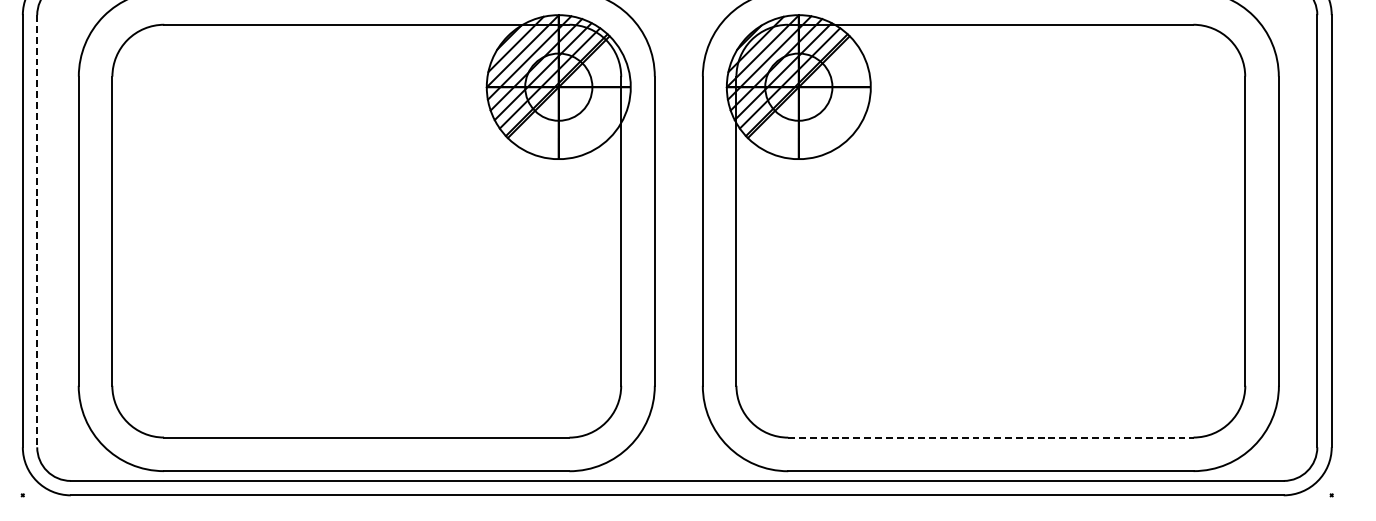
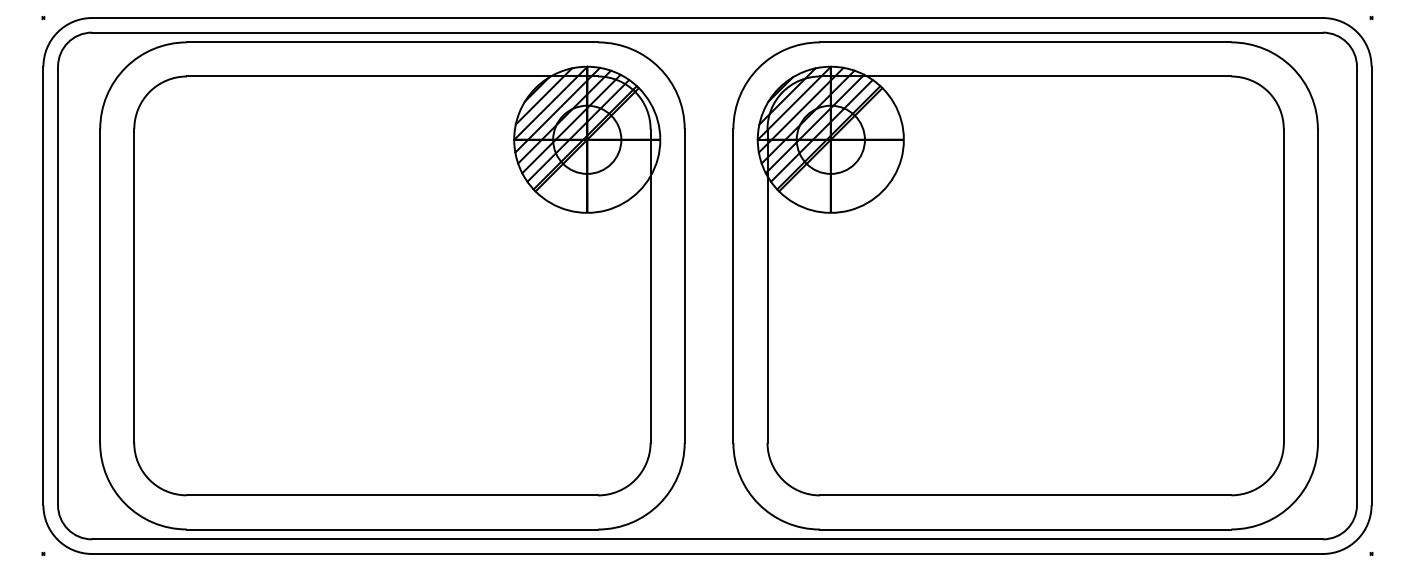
line: (37, 231) -> (58, 286), dashed -> solid
line: (990, 437) -> (1025, 495), dashed -> solid

